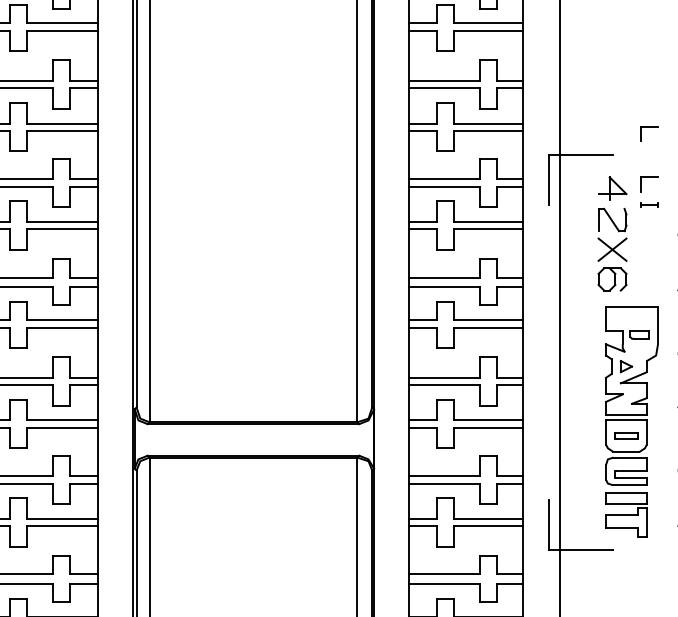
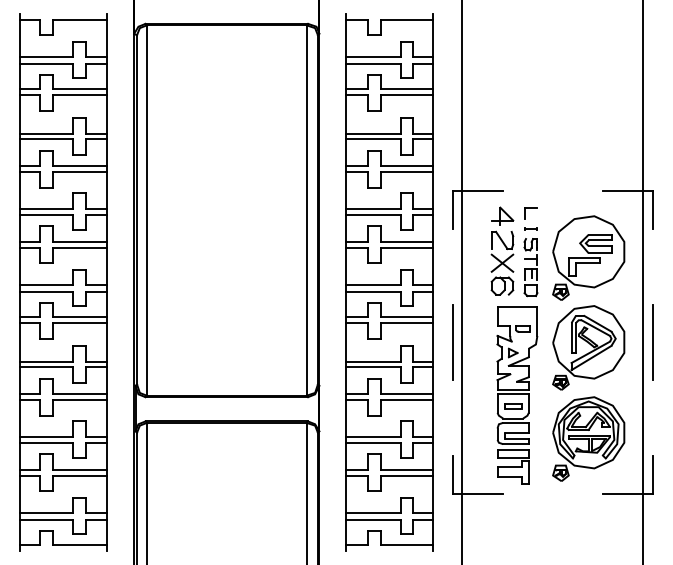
part: (649, 134) -> (530, 174), removed
part: (649, 255) -> (530, 267), added
line: (548, 352) -> (453, 342), added

